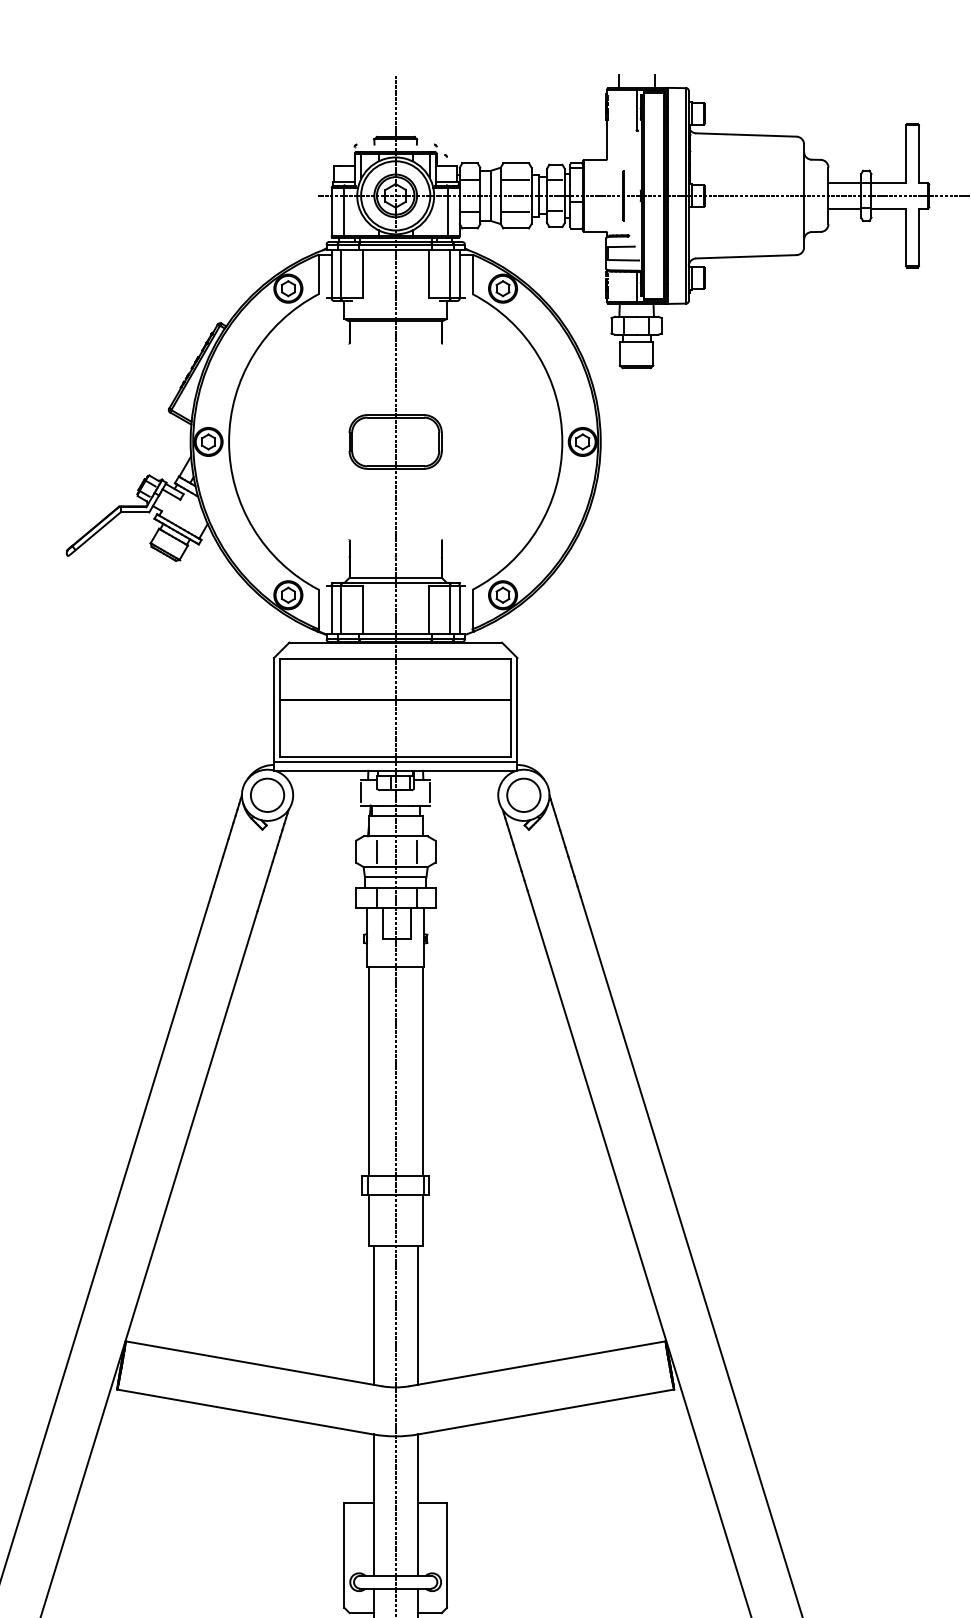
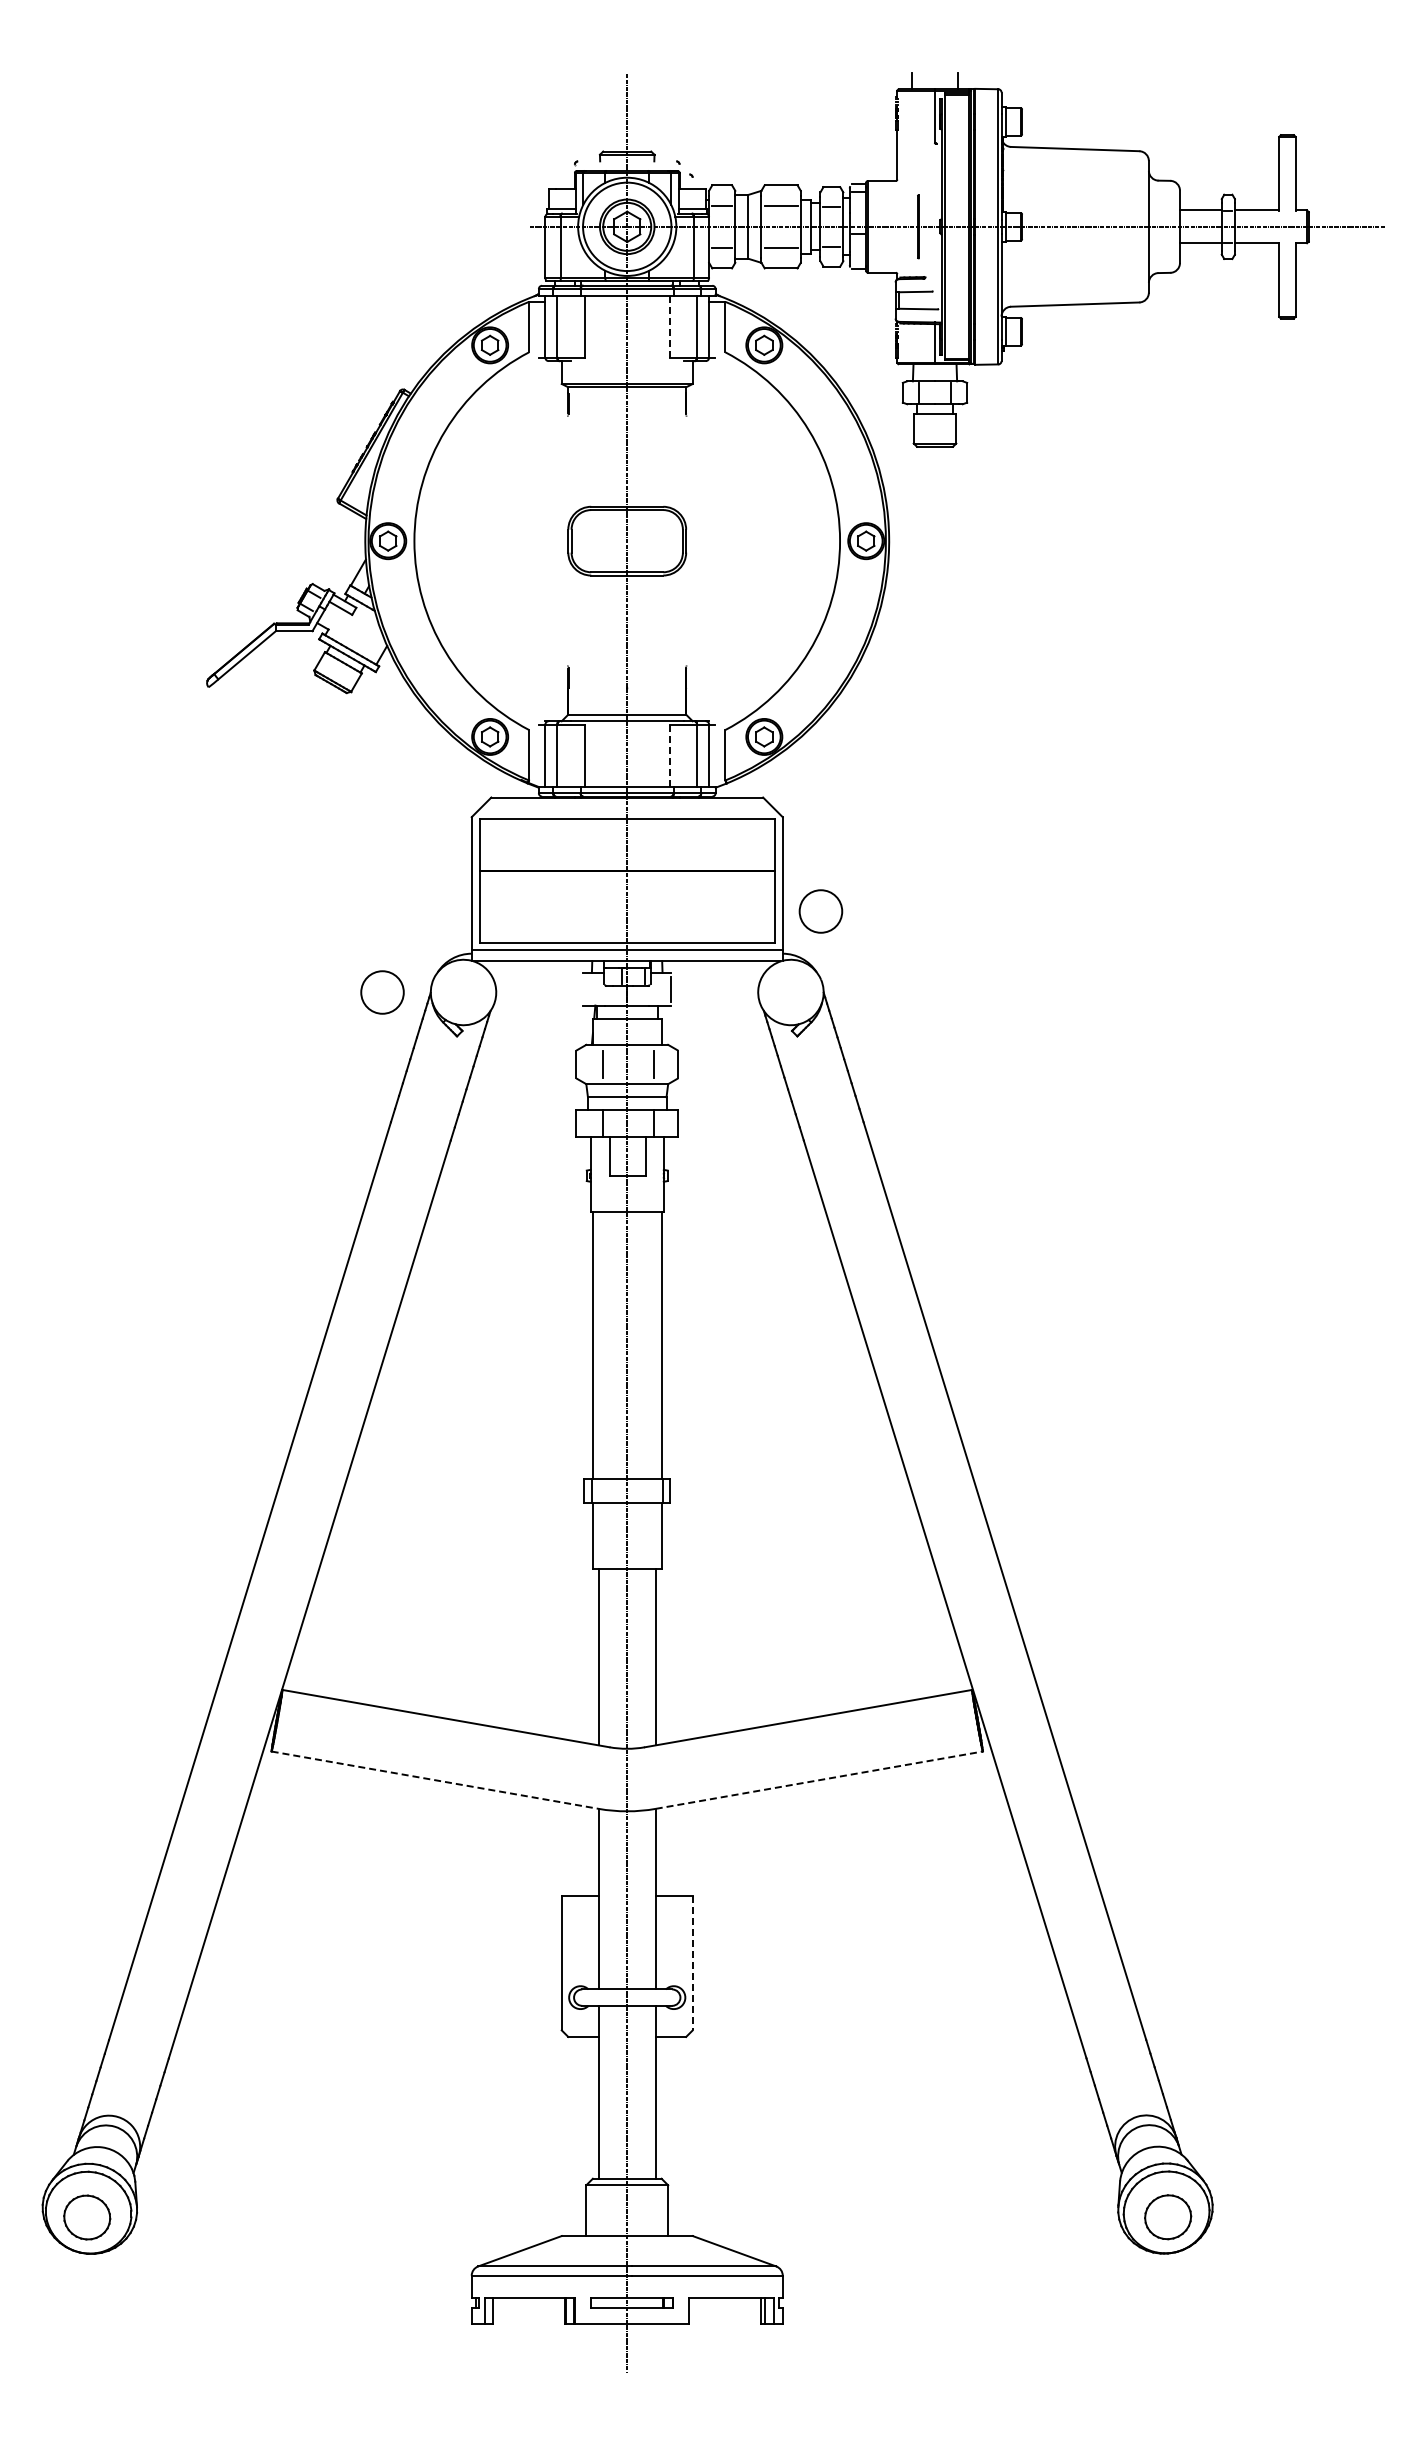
line: (428, 273) -> (669, 326), solid -> dashed
line: (428, 610) -> (669, 756), solid -> dashed
line: (361, 792) -> (583, 988), removed
circle: (267, 795) -> (382, 992), moved
circle: (523, 795) -> (820, 911), moved
line: (245, 1412) -> (435, 1780), solid -> dashed
line: (546, 1412) -> (819, 1780), solid -> dashed
line: (446, 1555) -> (692, 1963), solid -> dashed

